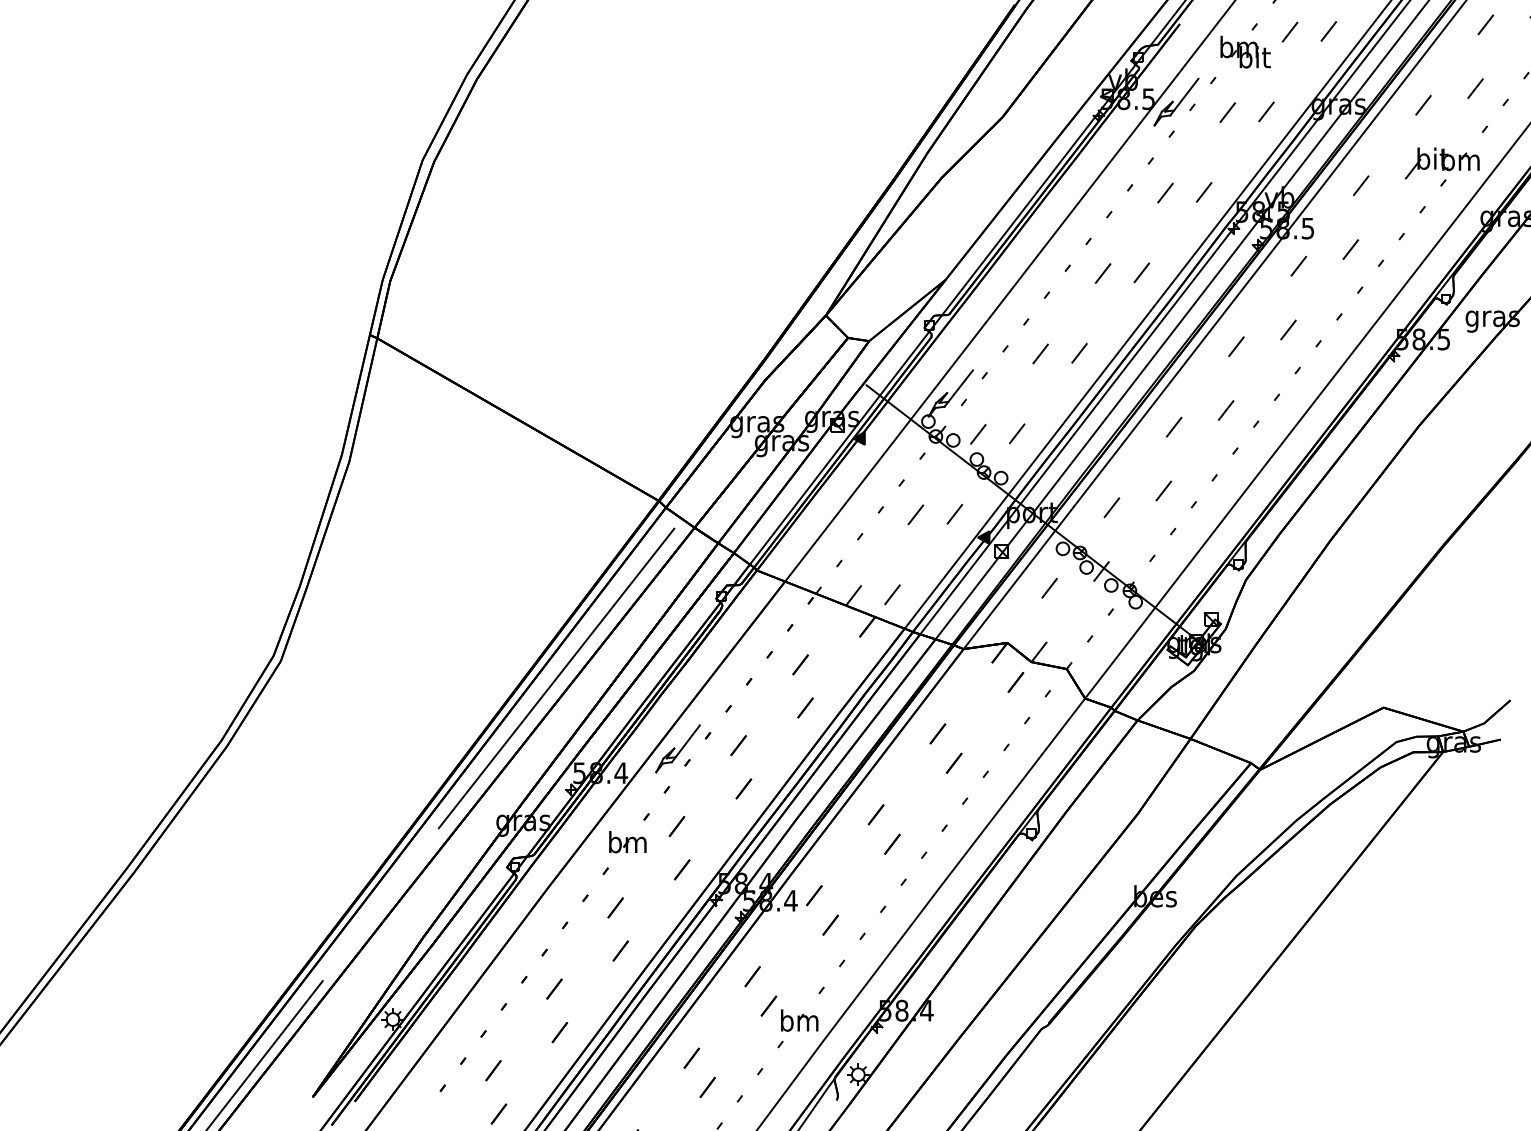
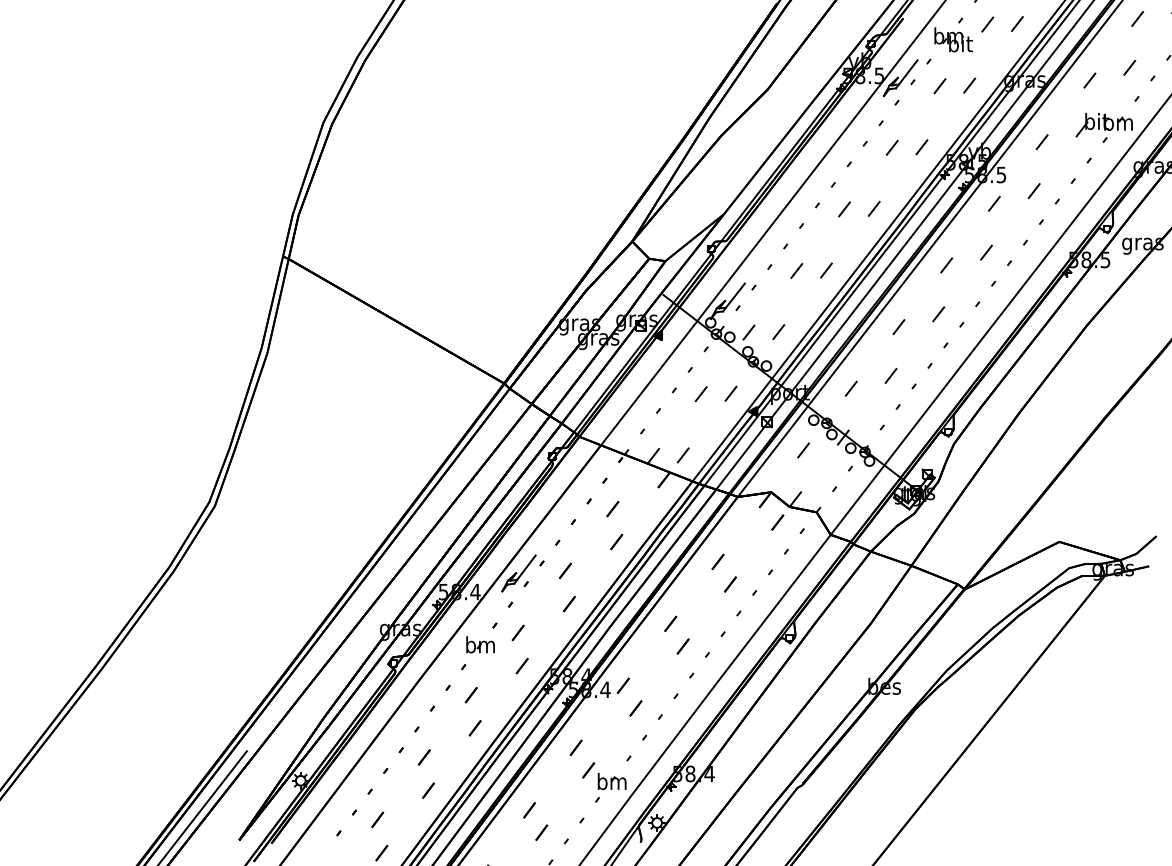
line: (556, 678) -> (425, 519), removed

